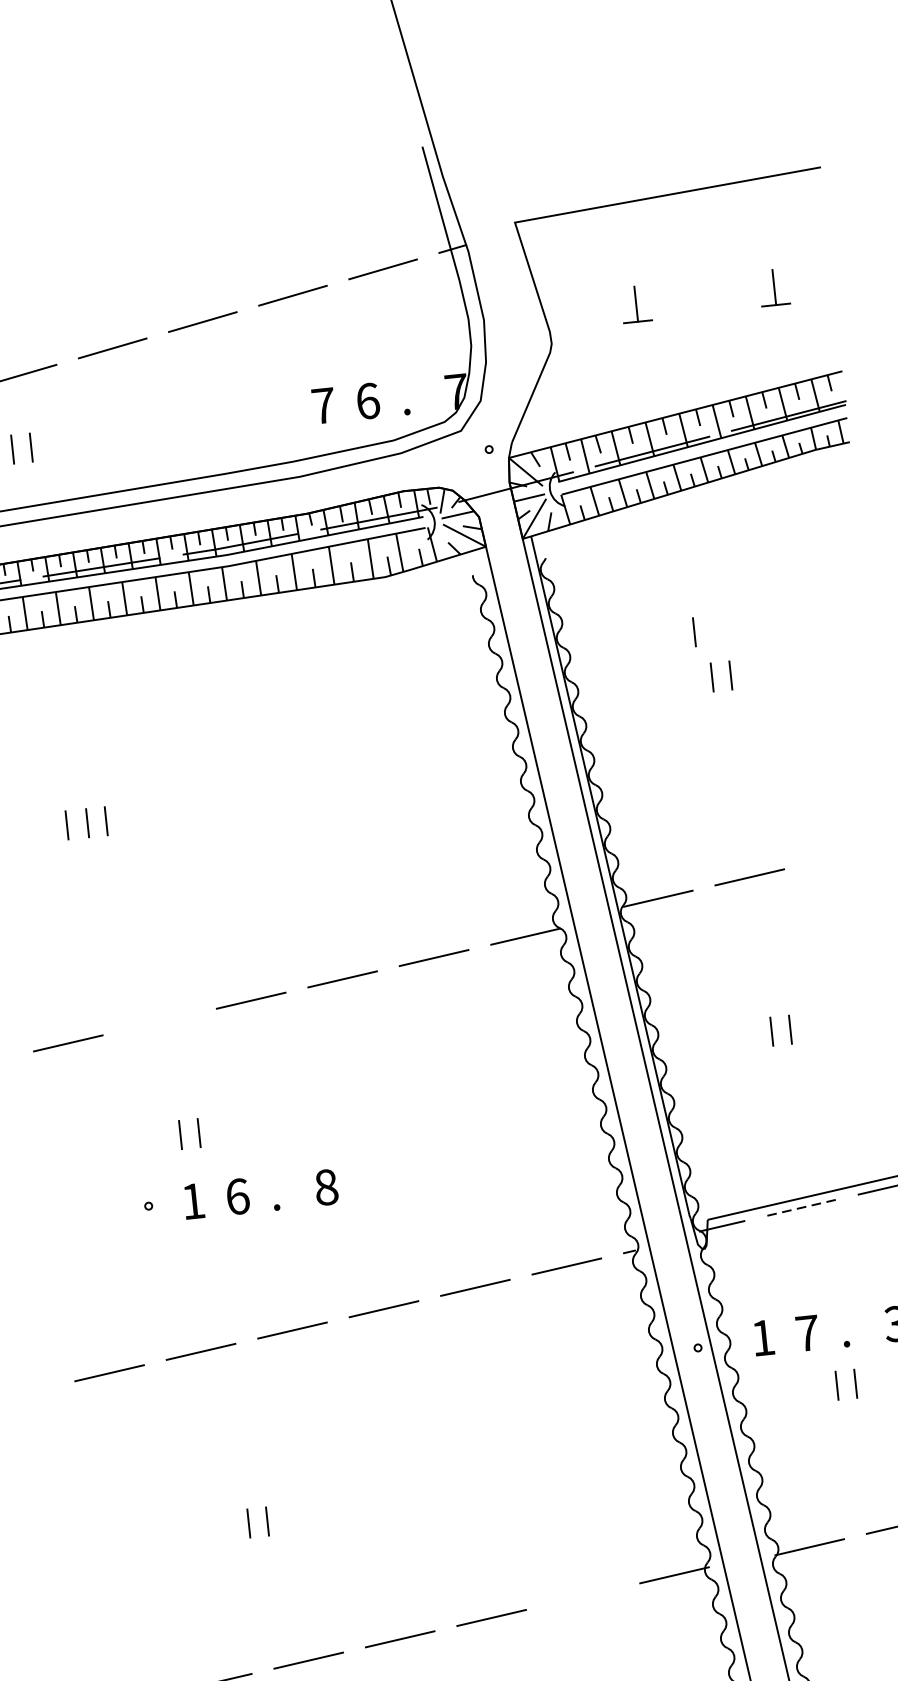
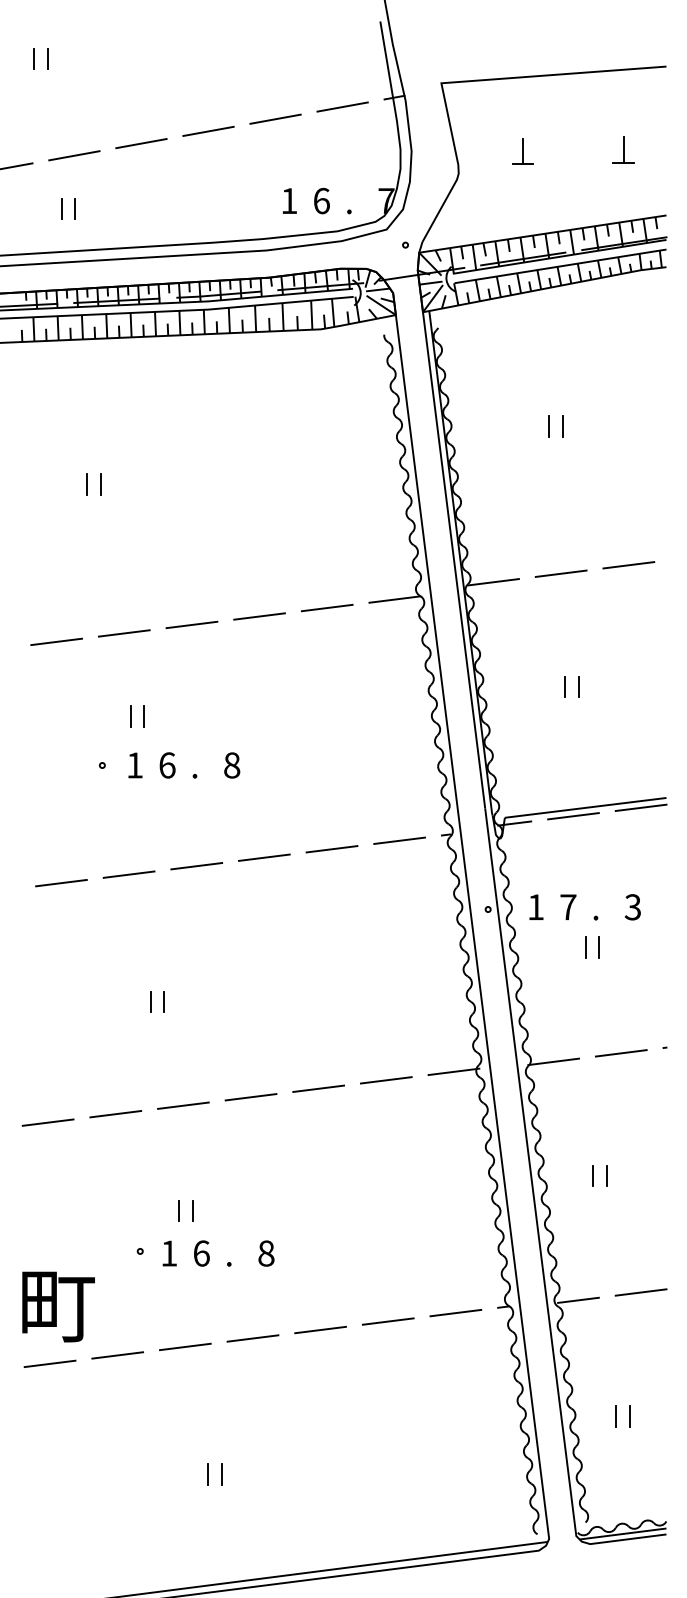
text: (323, 405) -> (289, 200), 7 -> 1
line: (693, 632) -> (539, 392), removed
line: (65, 825) -> (71, 484), removed
line: (840, 856) -> (628, 565), added
line: (158, 1022) -> (123, 633), added
line: (801, 1208) -> (573, 816), dashed -> solid
line: (581, 1596) -> (385, 1080), added

